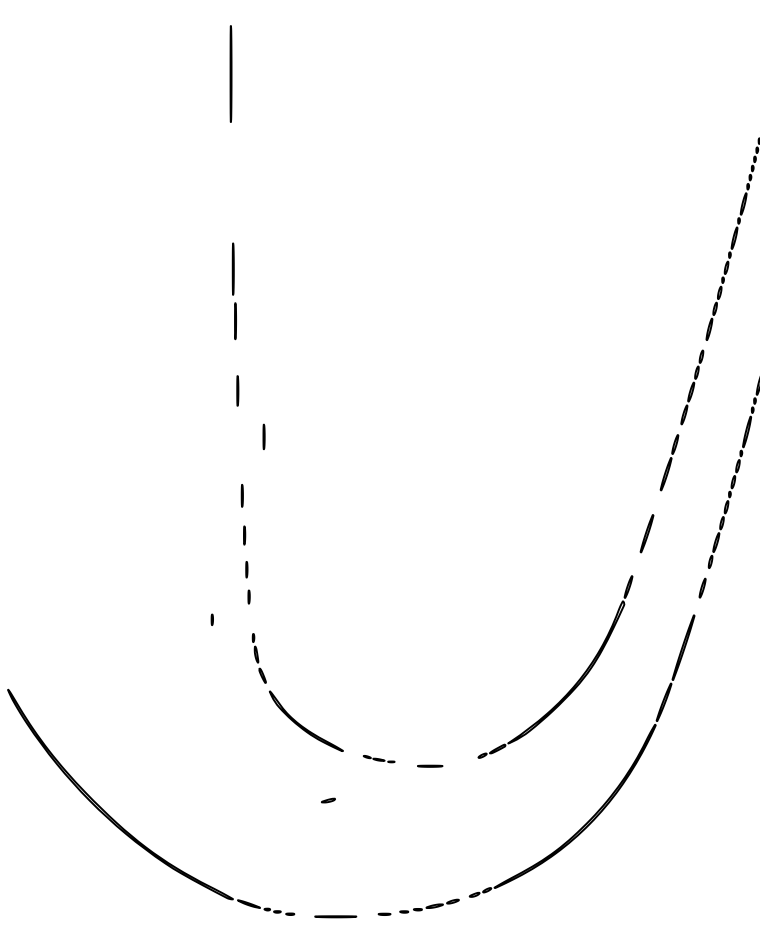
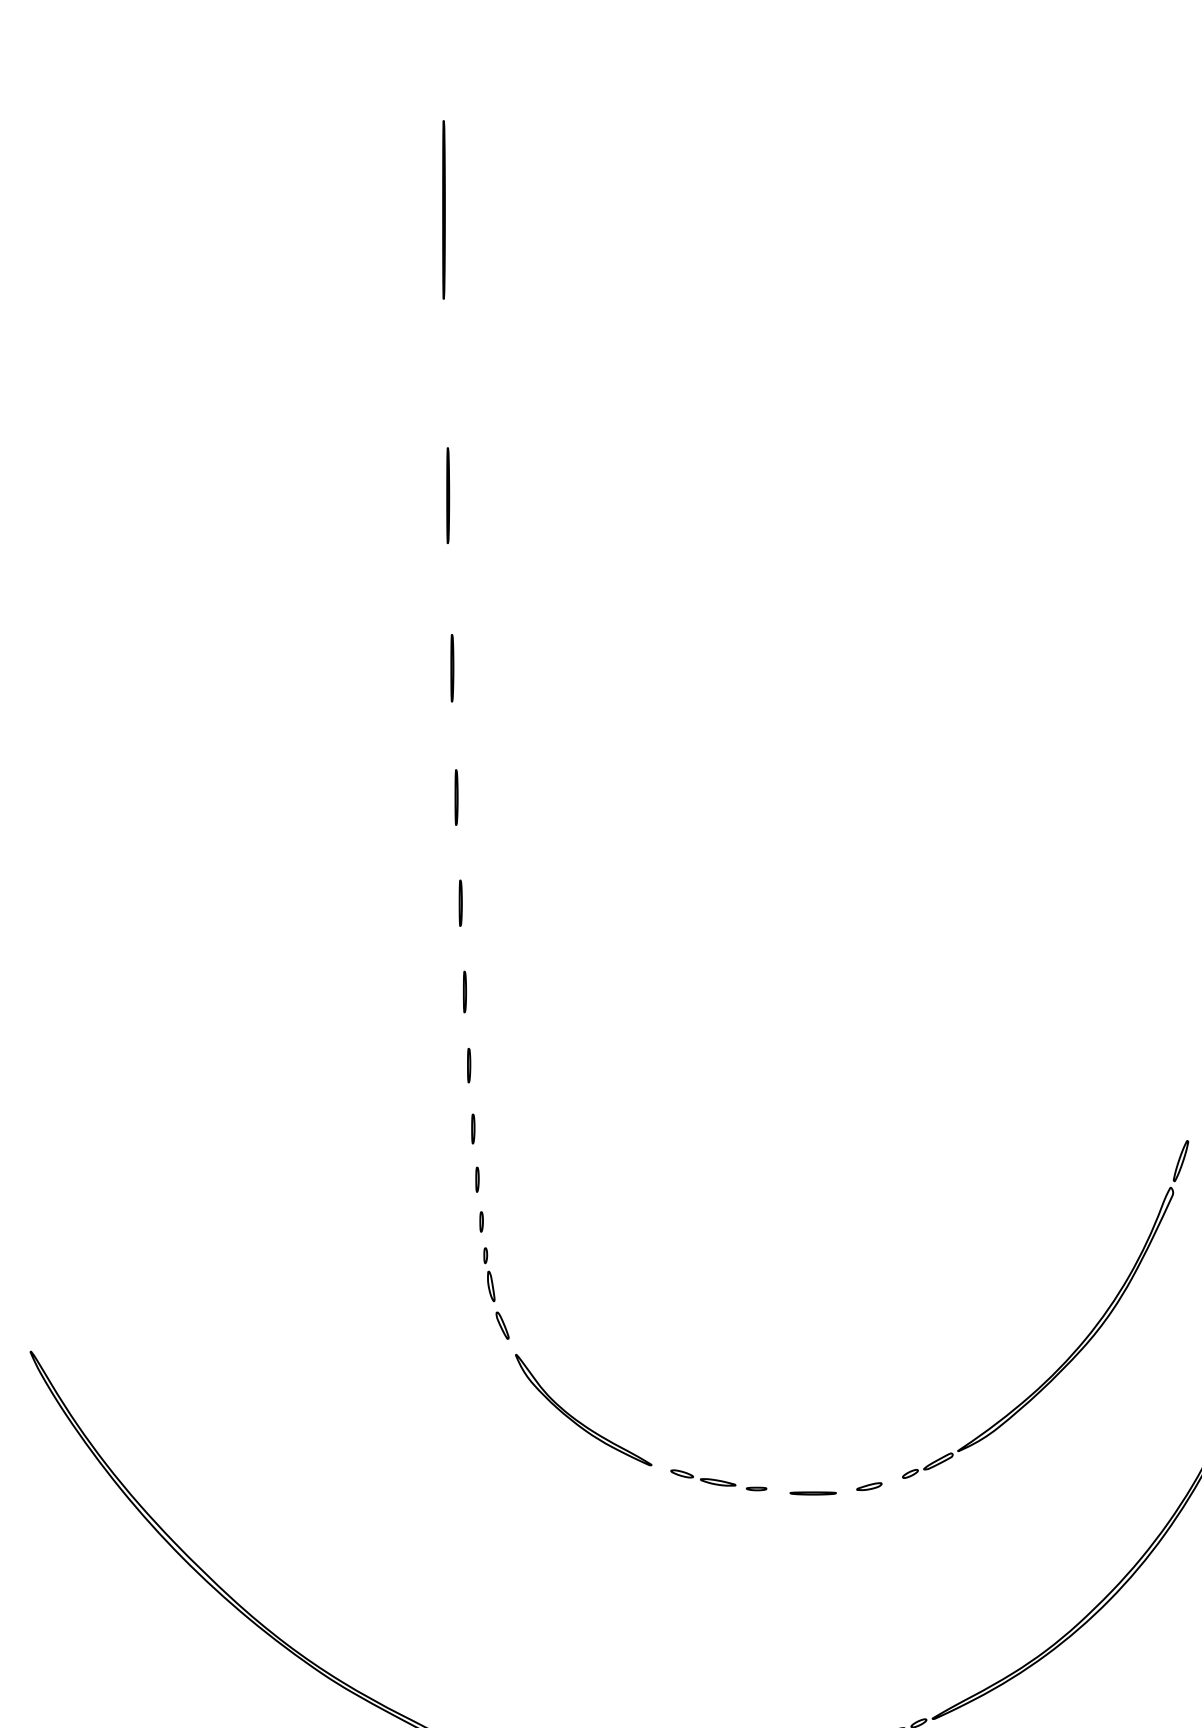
line: (232, 268) -> (446, 494), moved
line: (263, 436) -> (459, 902), moved
part: (211, 619) -> (480, 1221), moved
part: (378, 758) -> (717, 1479), size x1.67
part: (328, 800) -> (869, 1486), moved

